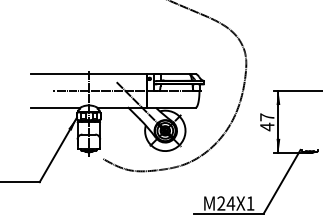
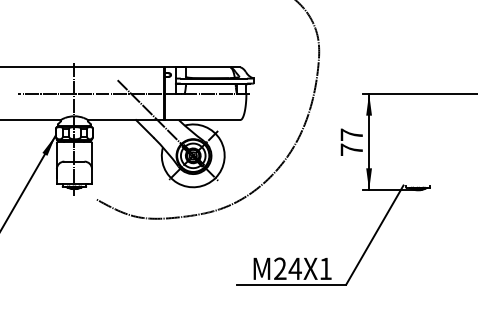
text: (267, 126) -> (352, 149), 47 -> 77

